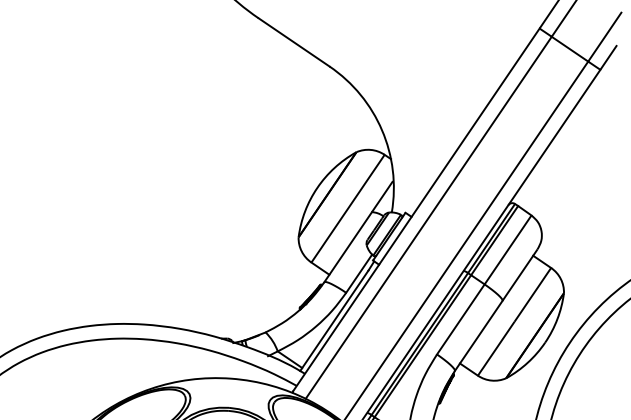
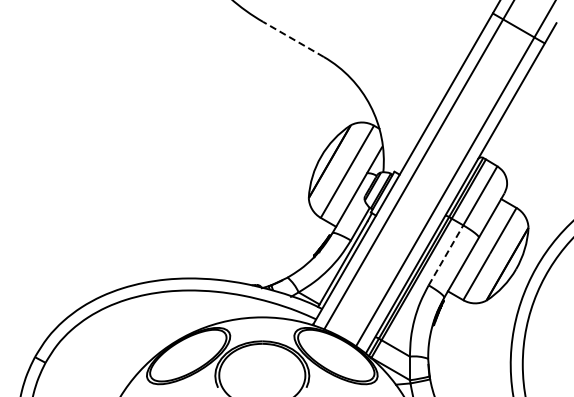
line: (294, 42) -> (293, 39), solid -> dashed
line: (461, 319) -> (446, 255), solid -> dashed

